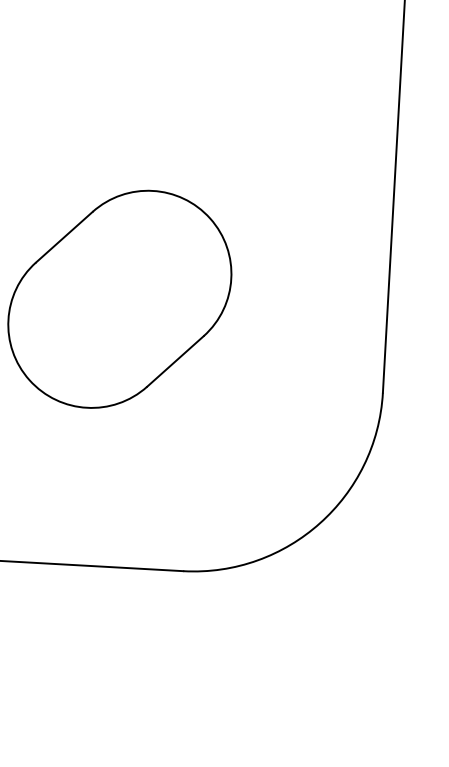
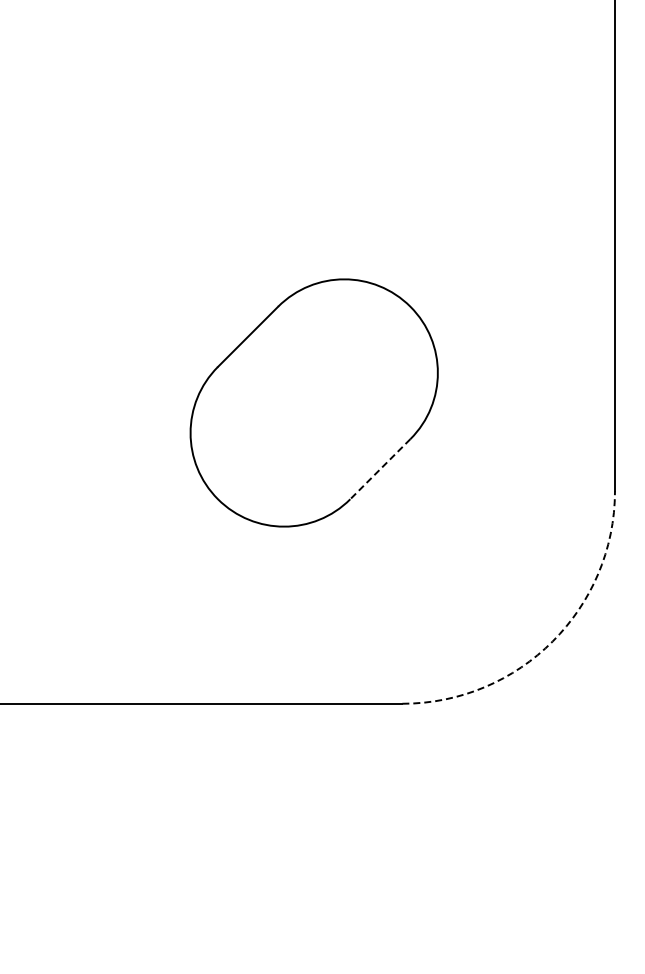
line: (175, 361) -> (380, 469), solid -> dashed
arc: (319, 523) -> (552, 641), solid -> dashed

